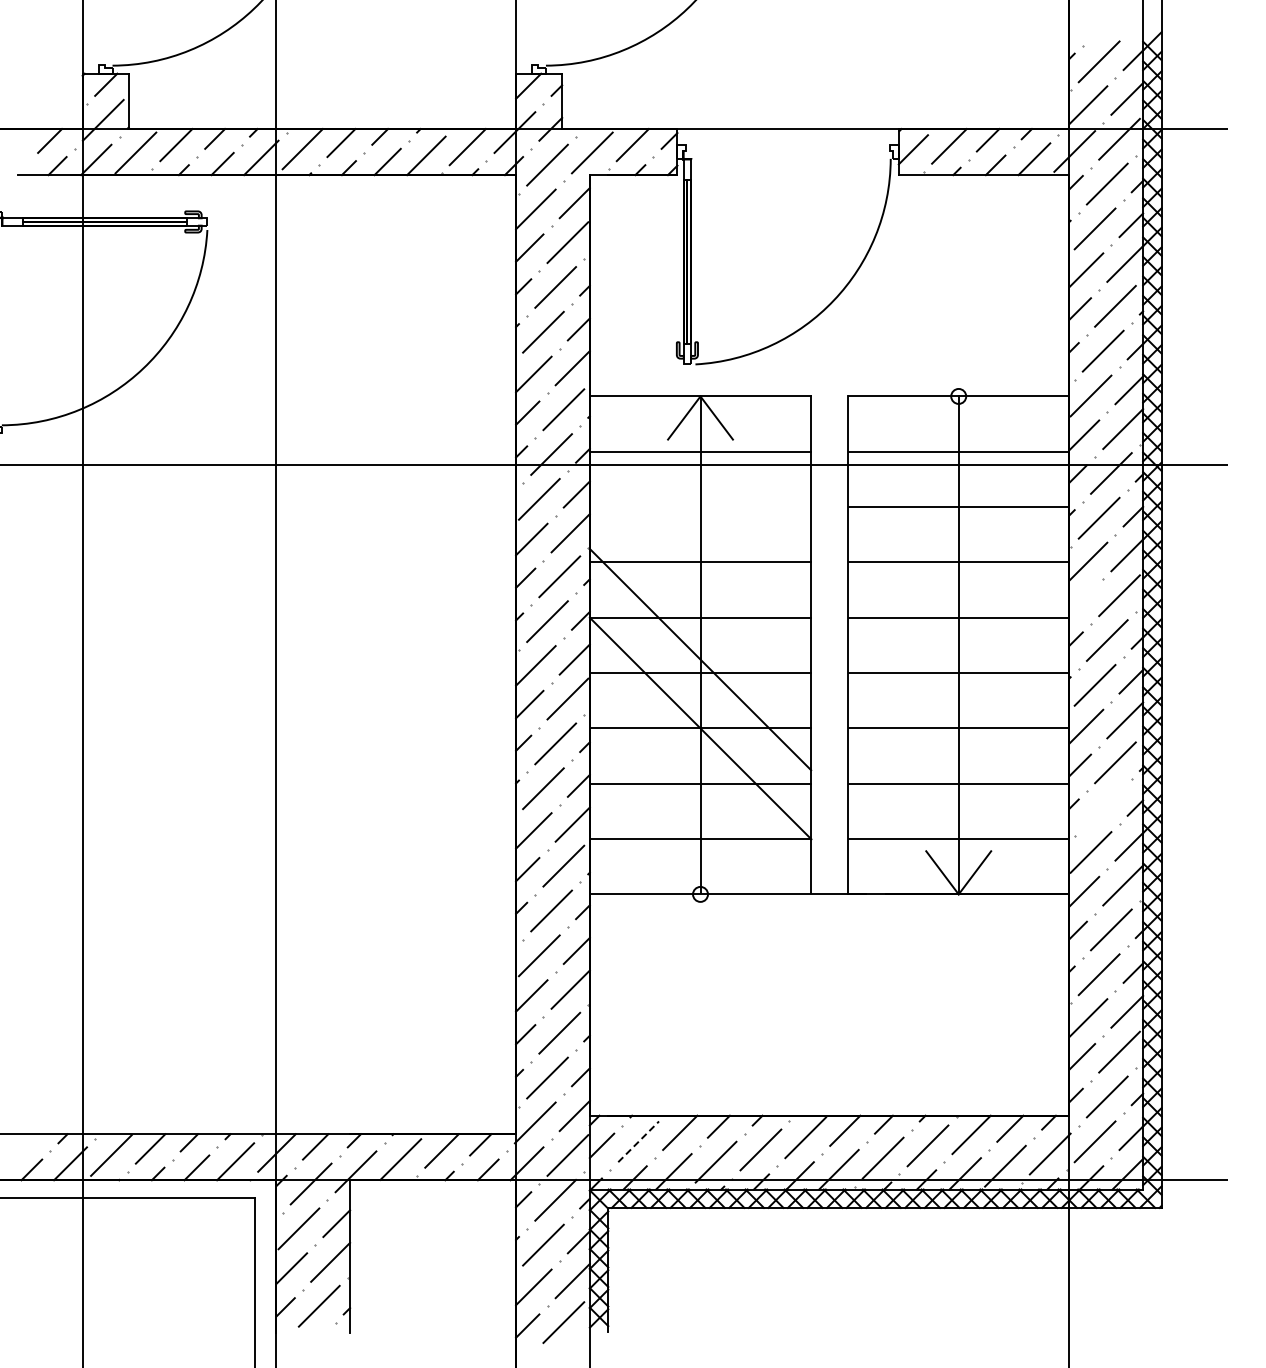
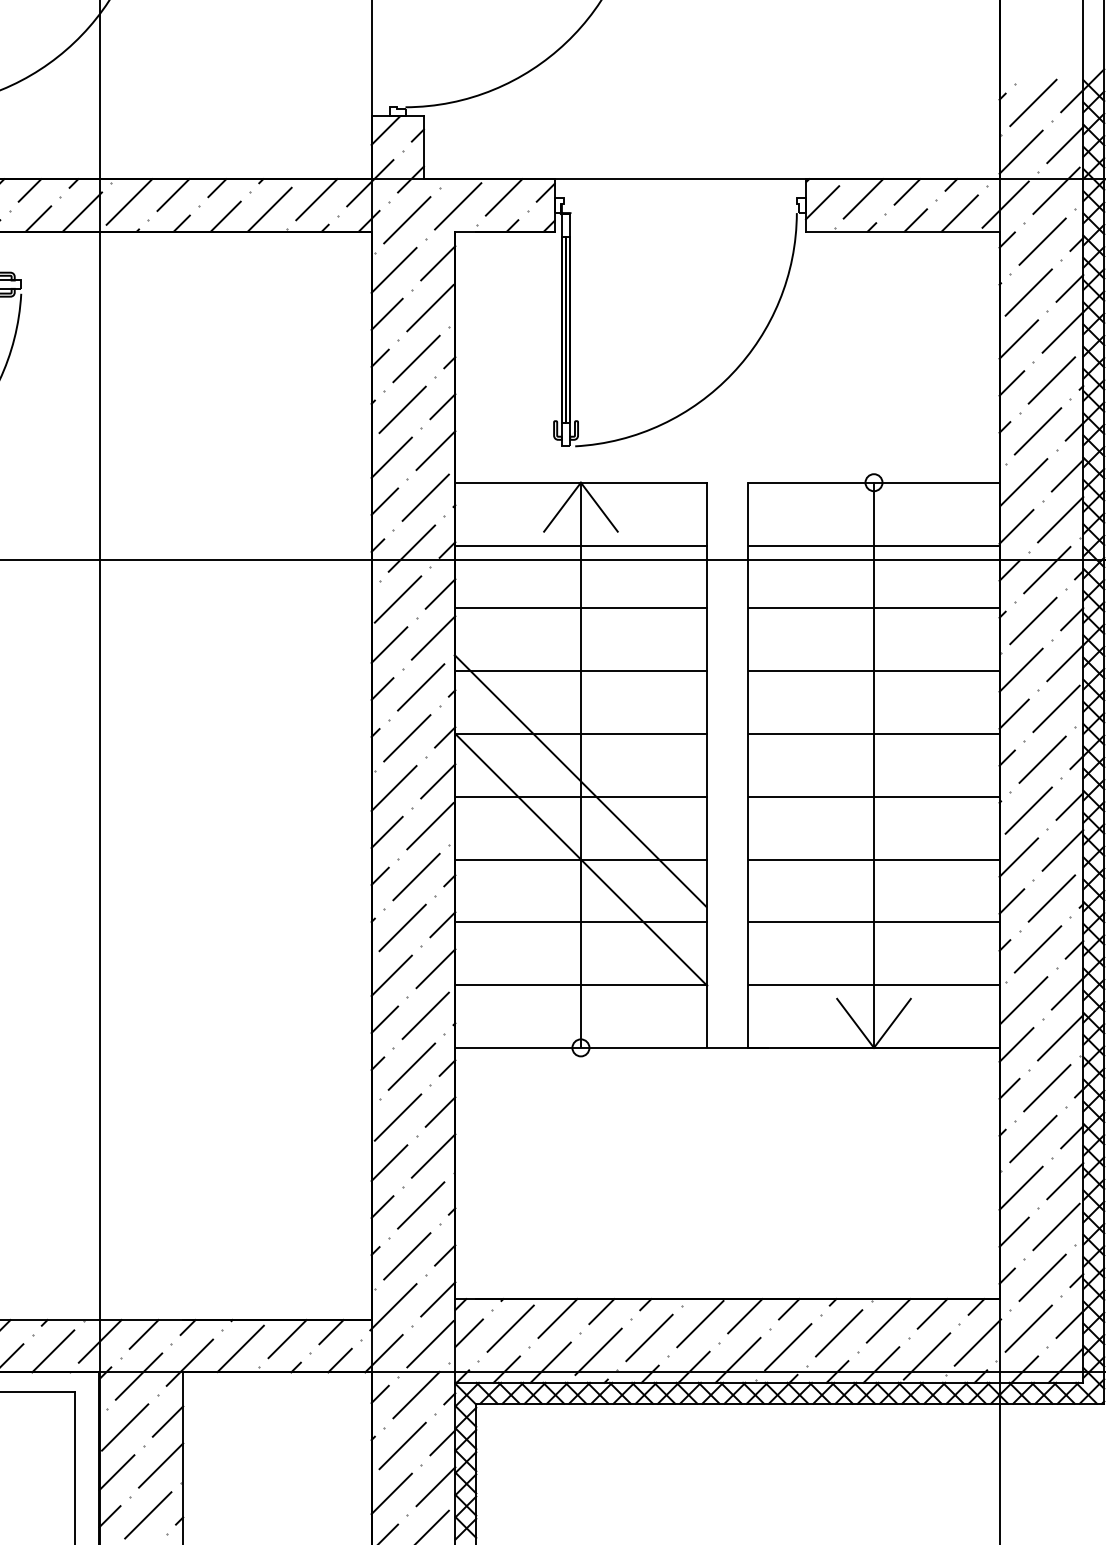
line: (700, 507) -> (580, 608), added
line: (1082, 600) -> (1014, 714), added
line: (1102, 807) -> (1037, 949), added
line: (638, 1141) -> (510, 1328), dashed -> solid

